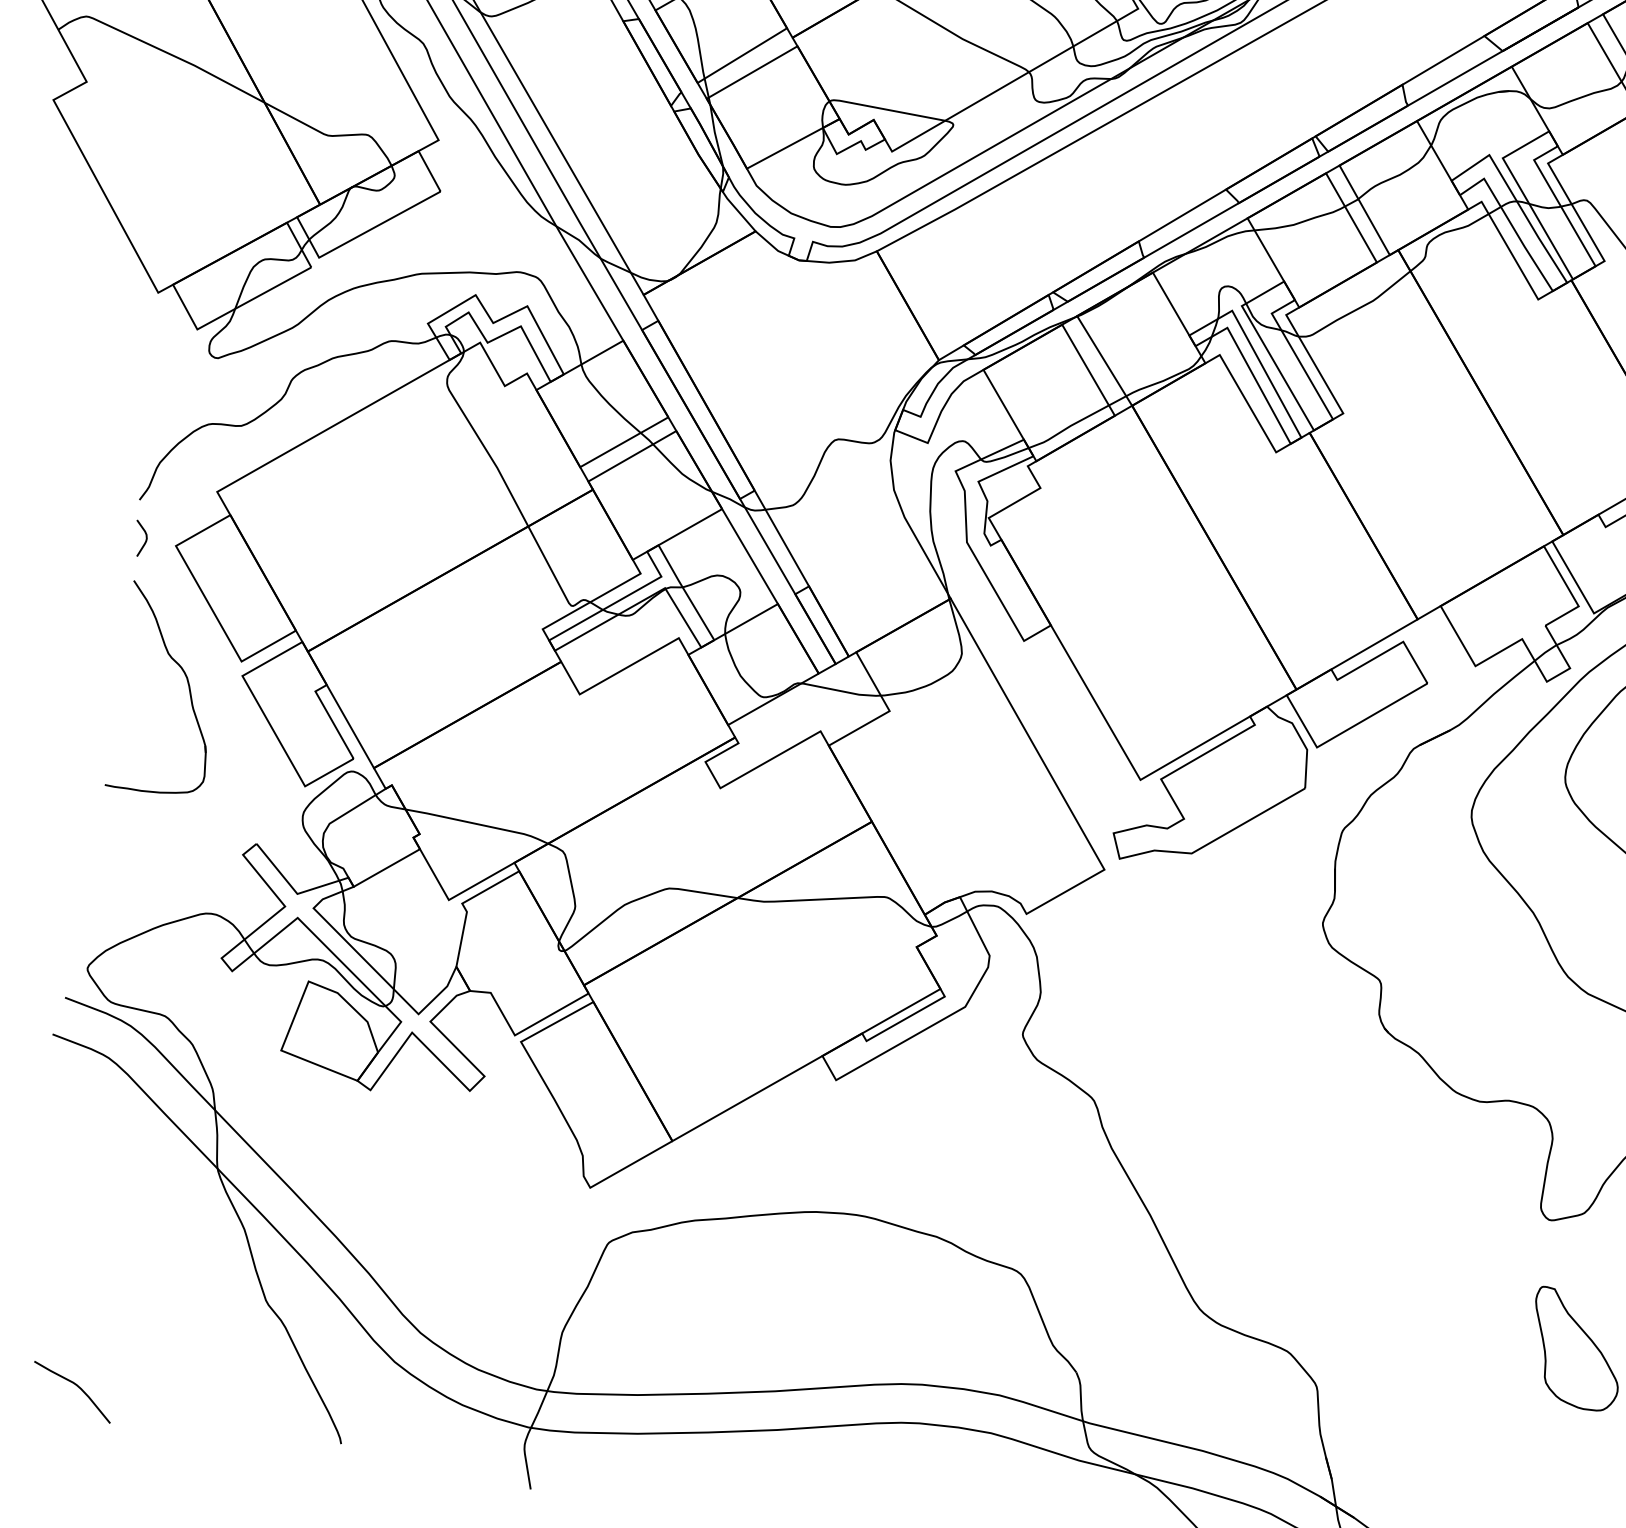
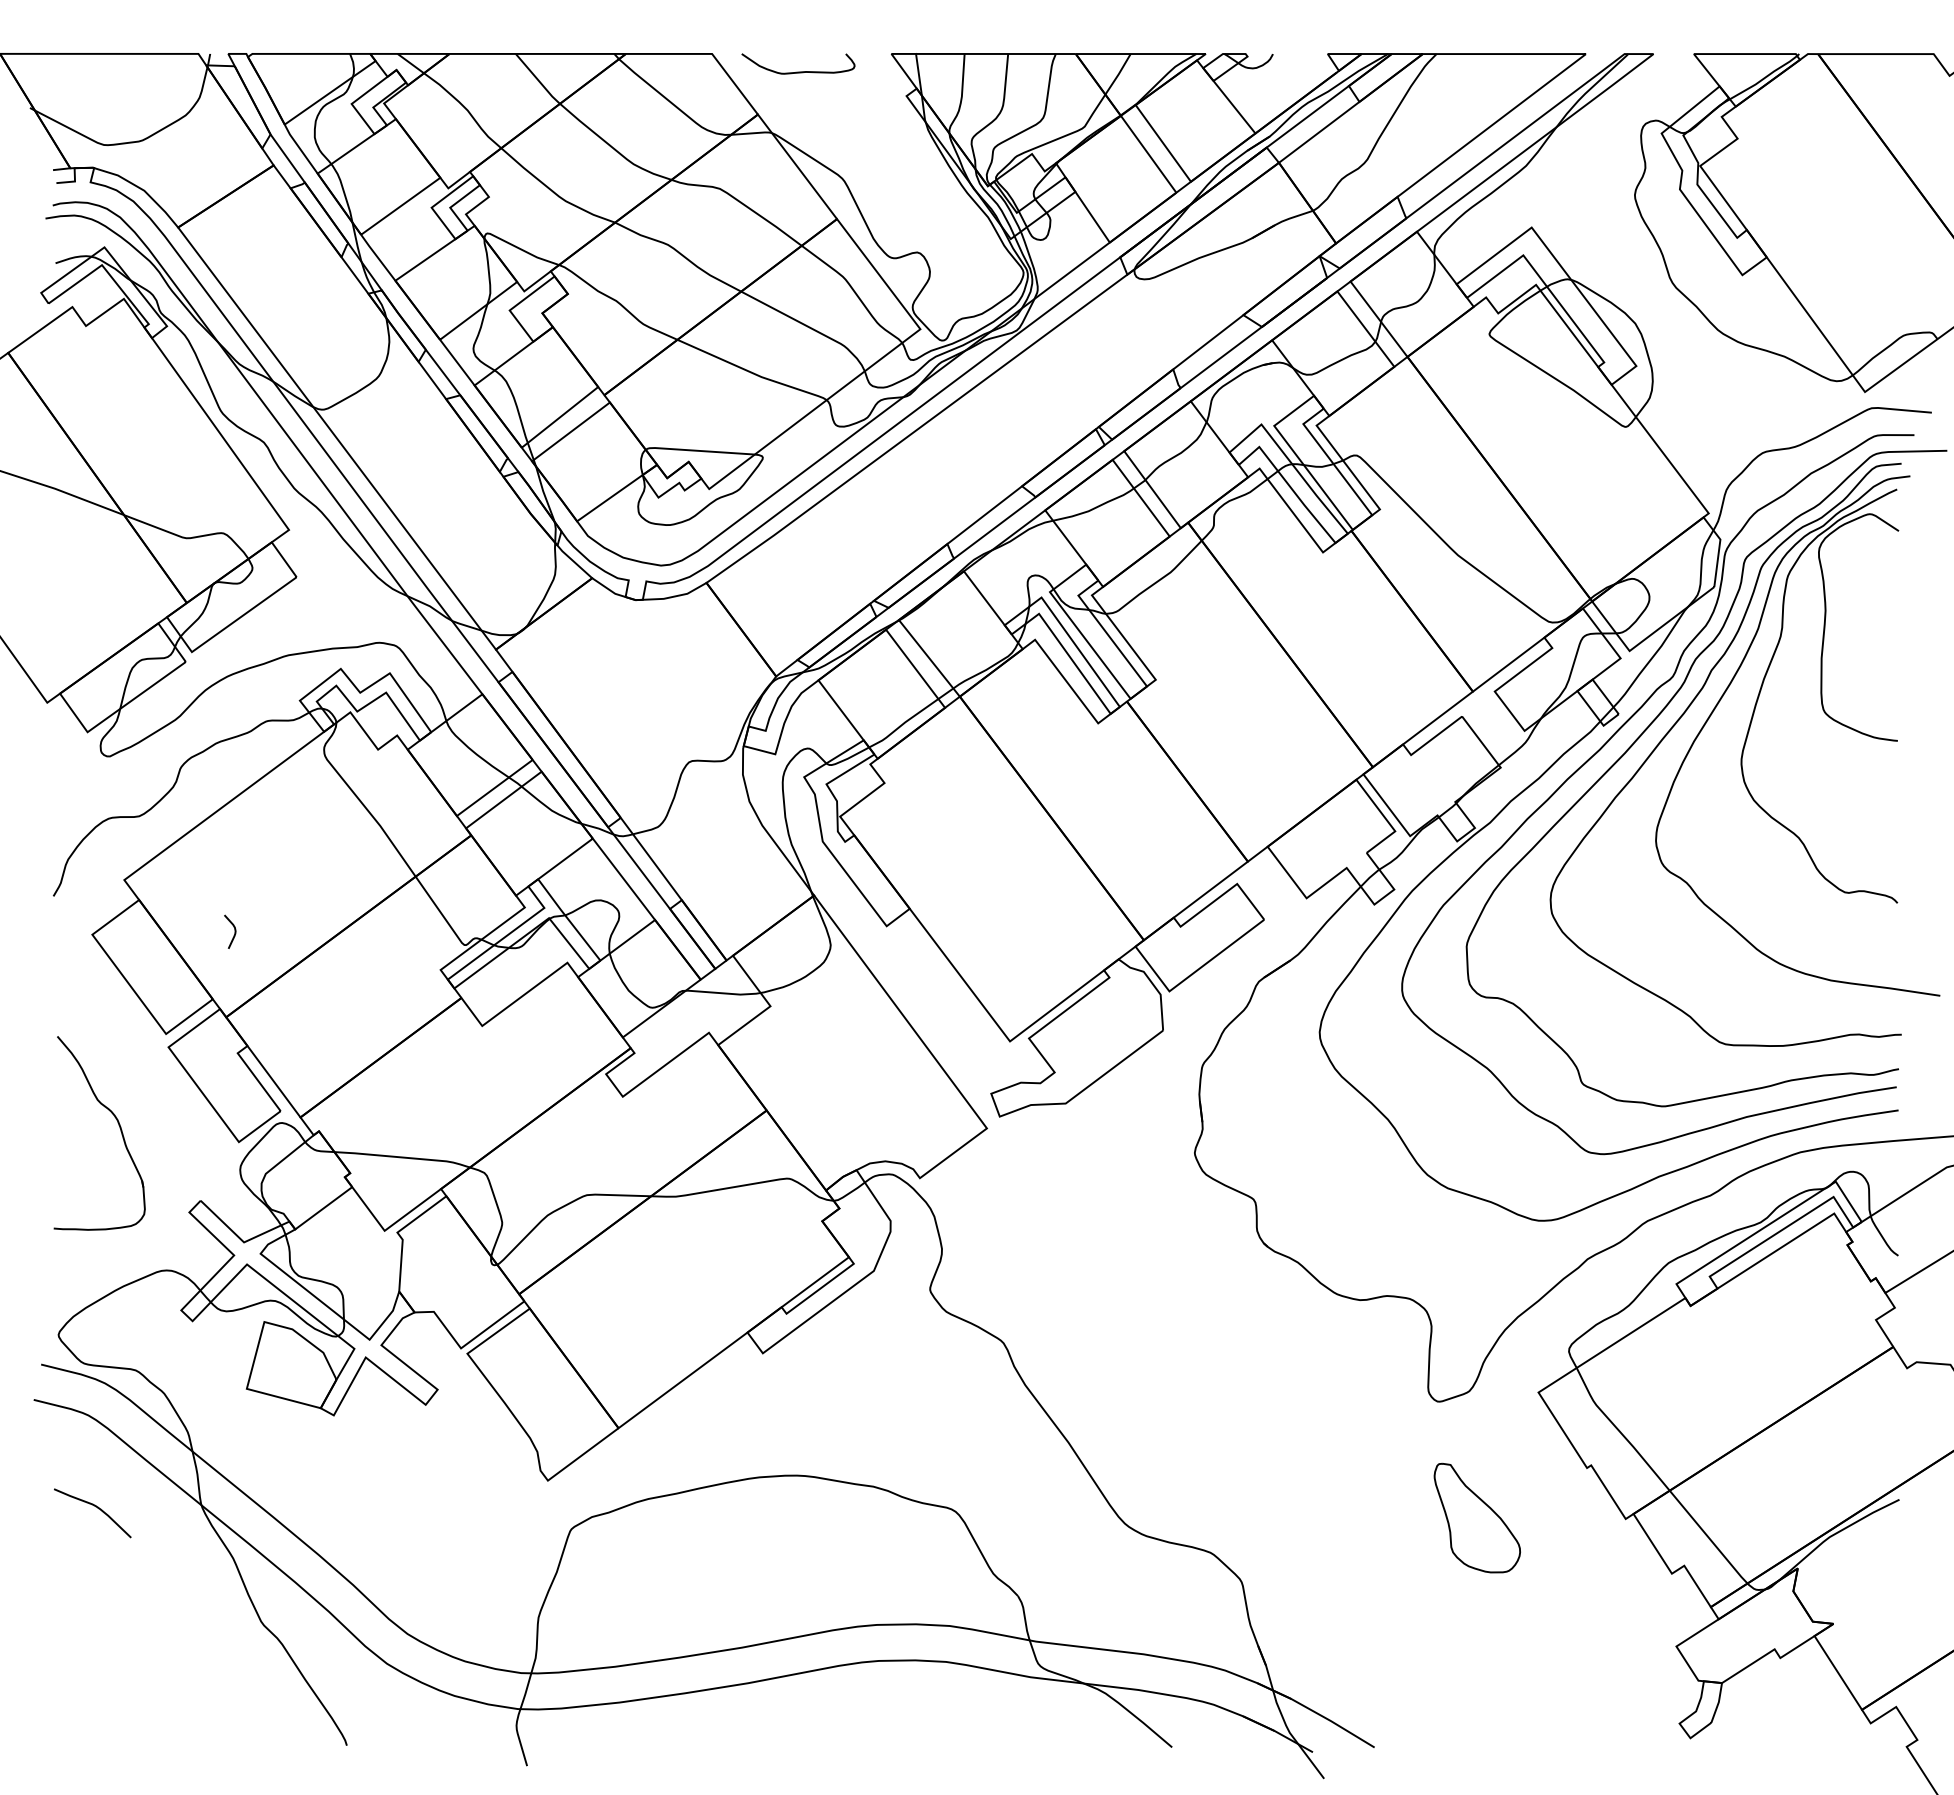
curve: (145, 538) -> (234, 931), moved
part: (187, 683) -> (118, 1125), moved
curve: (76, 1386) -> (95, 1507), moved

